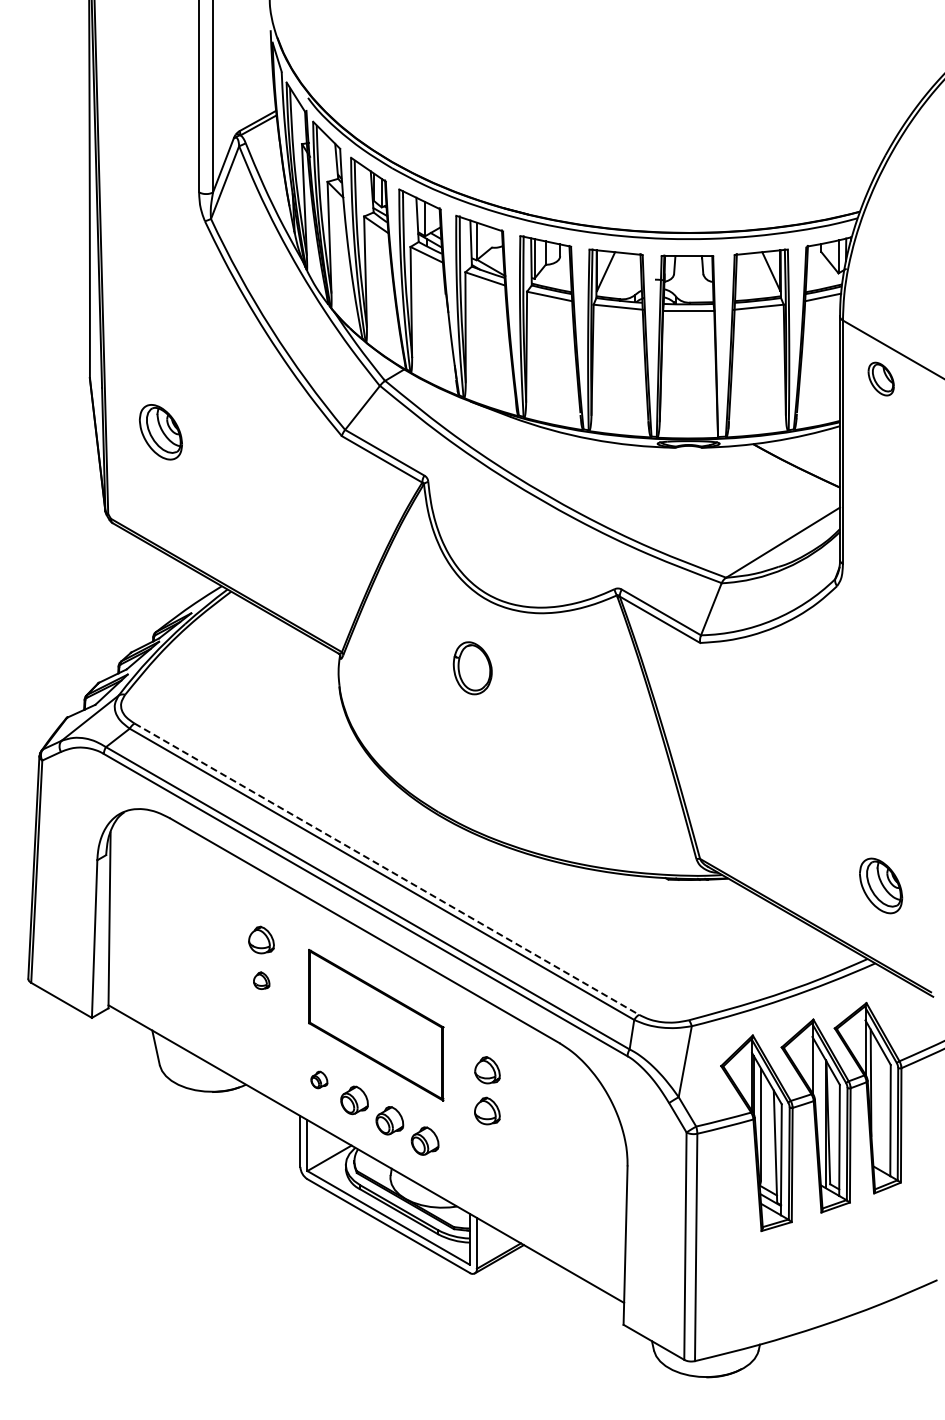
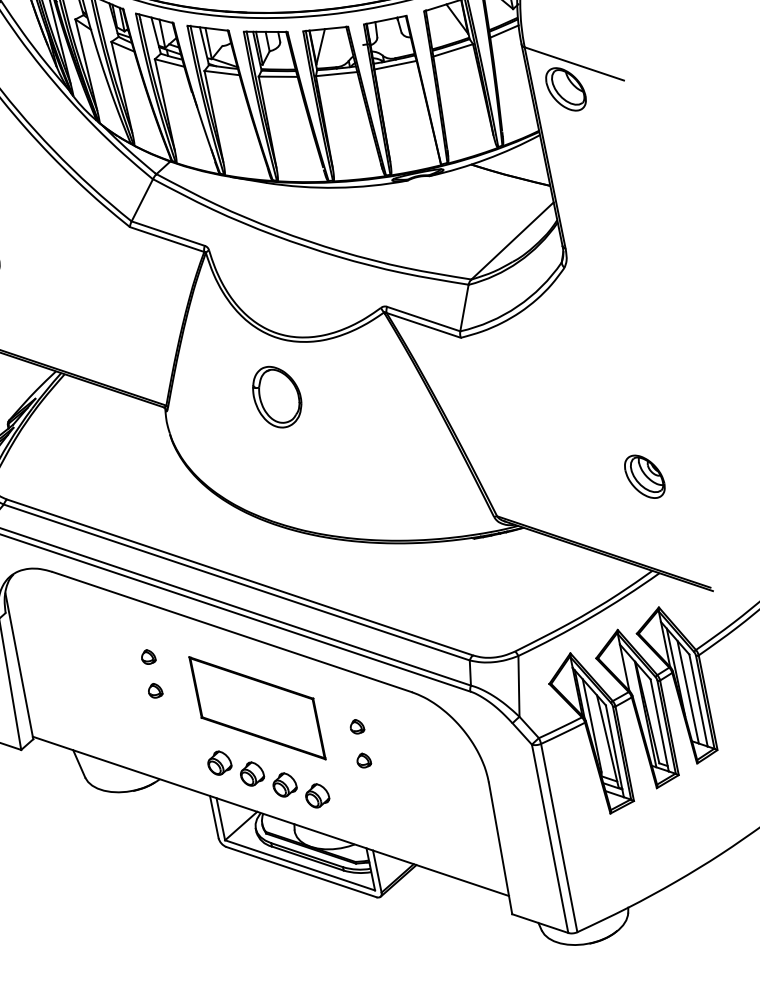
part: (881, 378) -> (566, 88), size x1.67
part: (472, 668) -> (277, 397), size x1.43
line: (387, 869) -> (240, 577), dashed -> solid
part: (881, 885) -> (645, 476), moved
part: (261, 939) -> (148, 656), size x0.62
part: (487, 1070) -> (357, 726), size x0.62
part: (319, 1079) -> (219, 762), size x1.67
line: (880, 1108) -> (688, 692), added
part: (487, 1111) -> (363, 760), size x0.62

